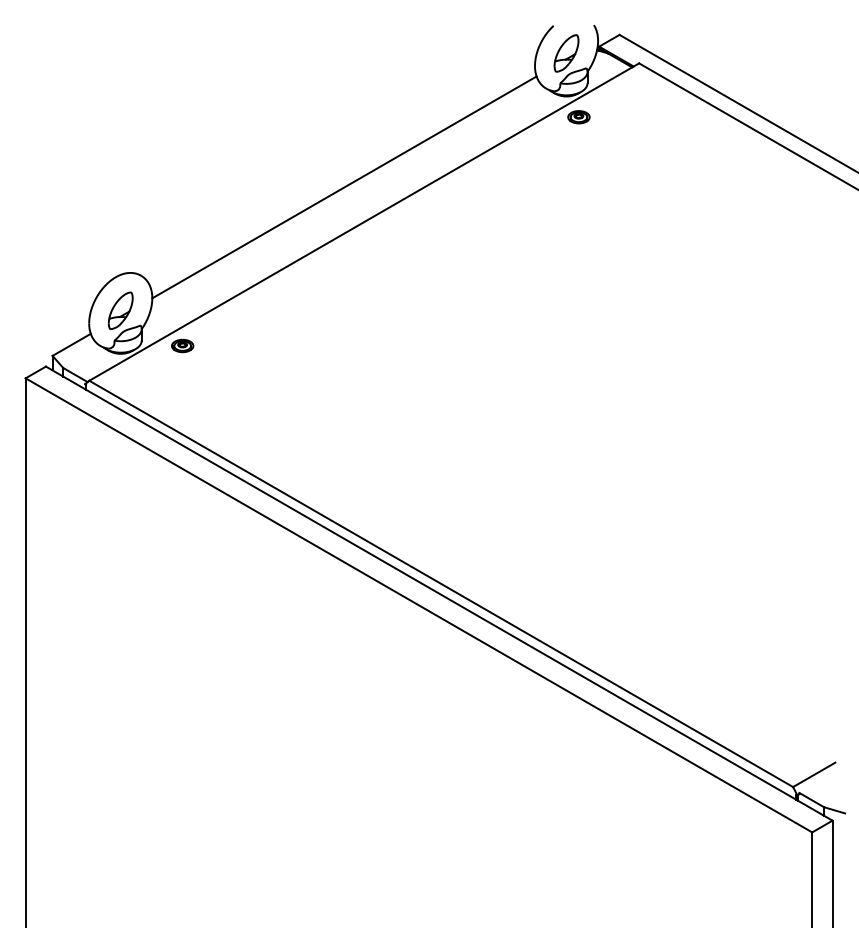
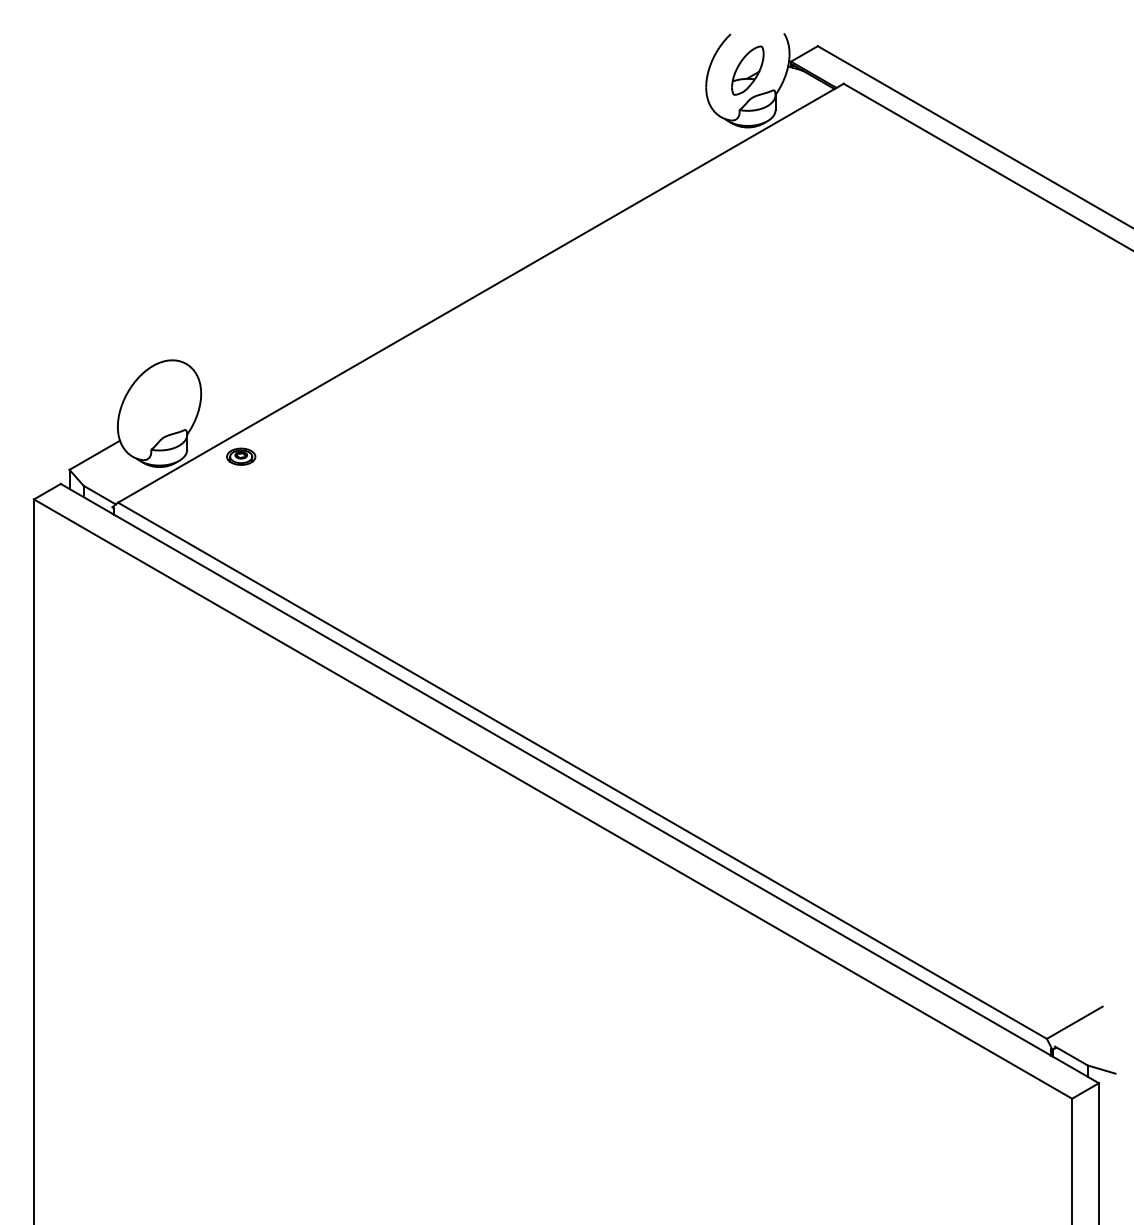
part: (579, 116) -> (764, 154), removed
line: (344, 187) -> (454, 247), removed
part: (120, 310) -> (159, 410), removed

